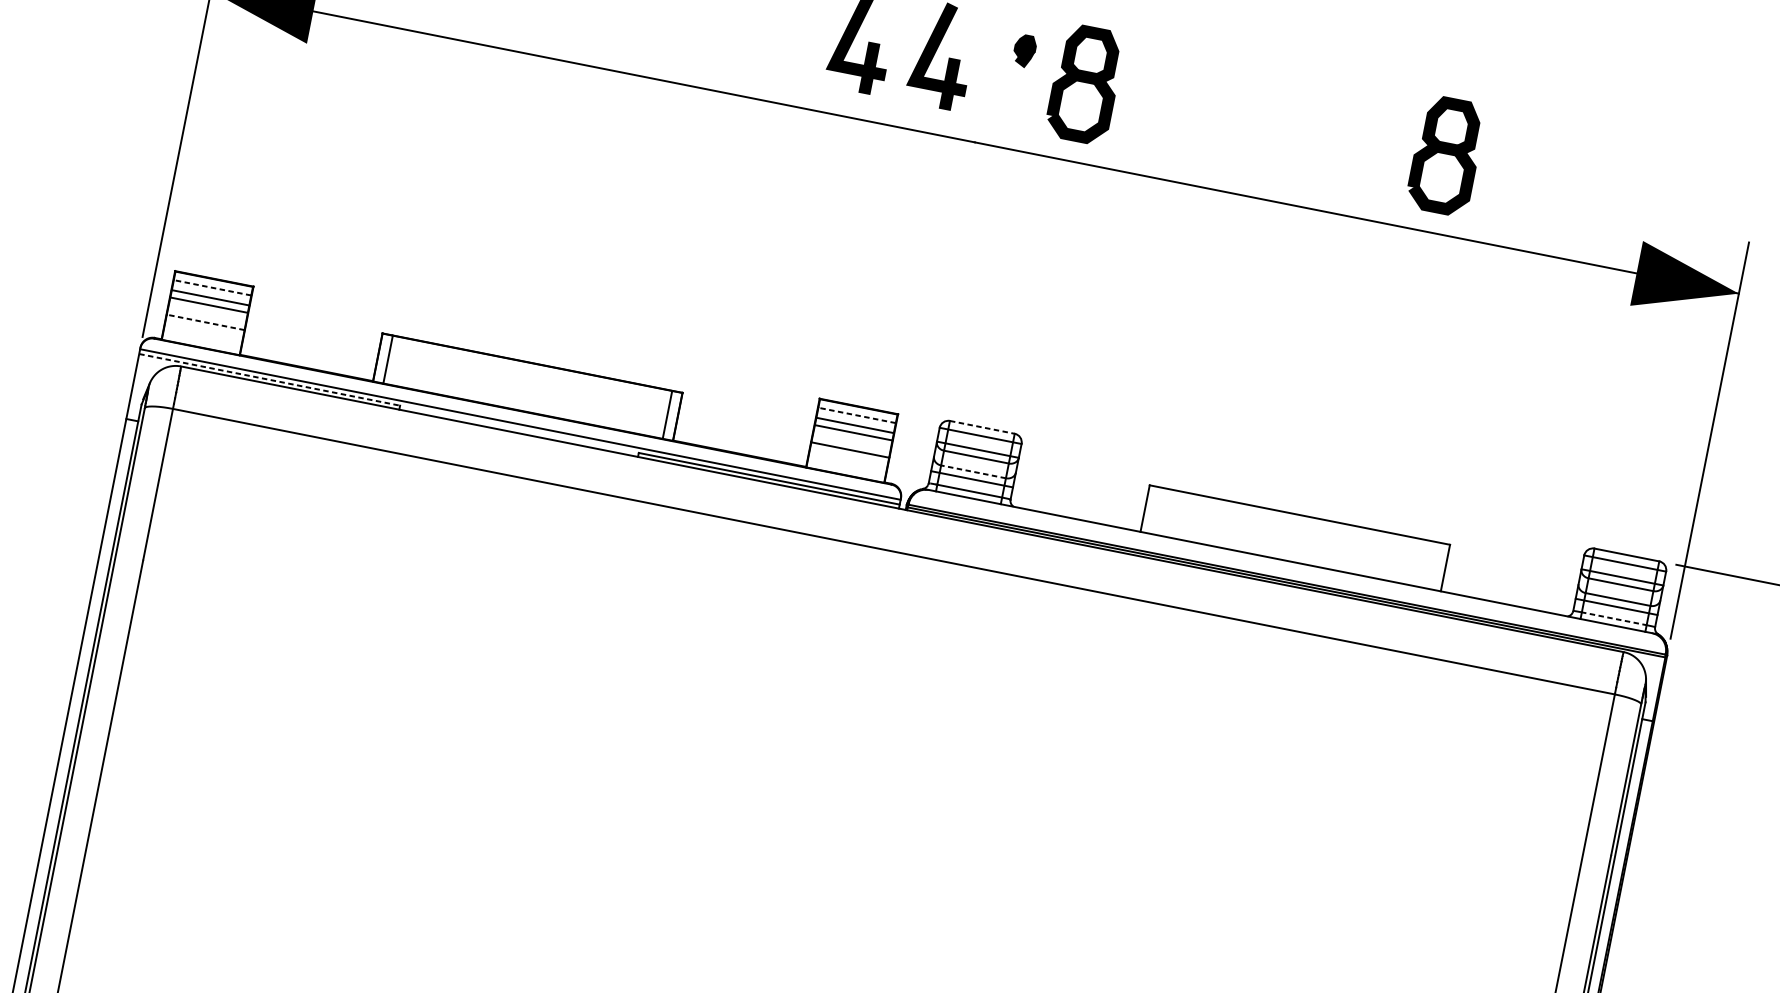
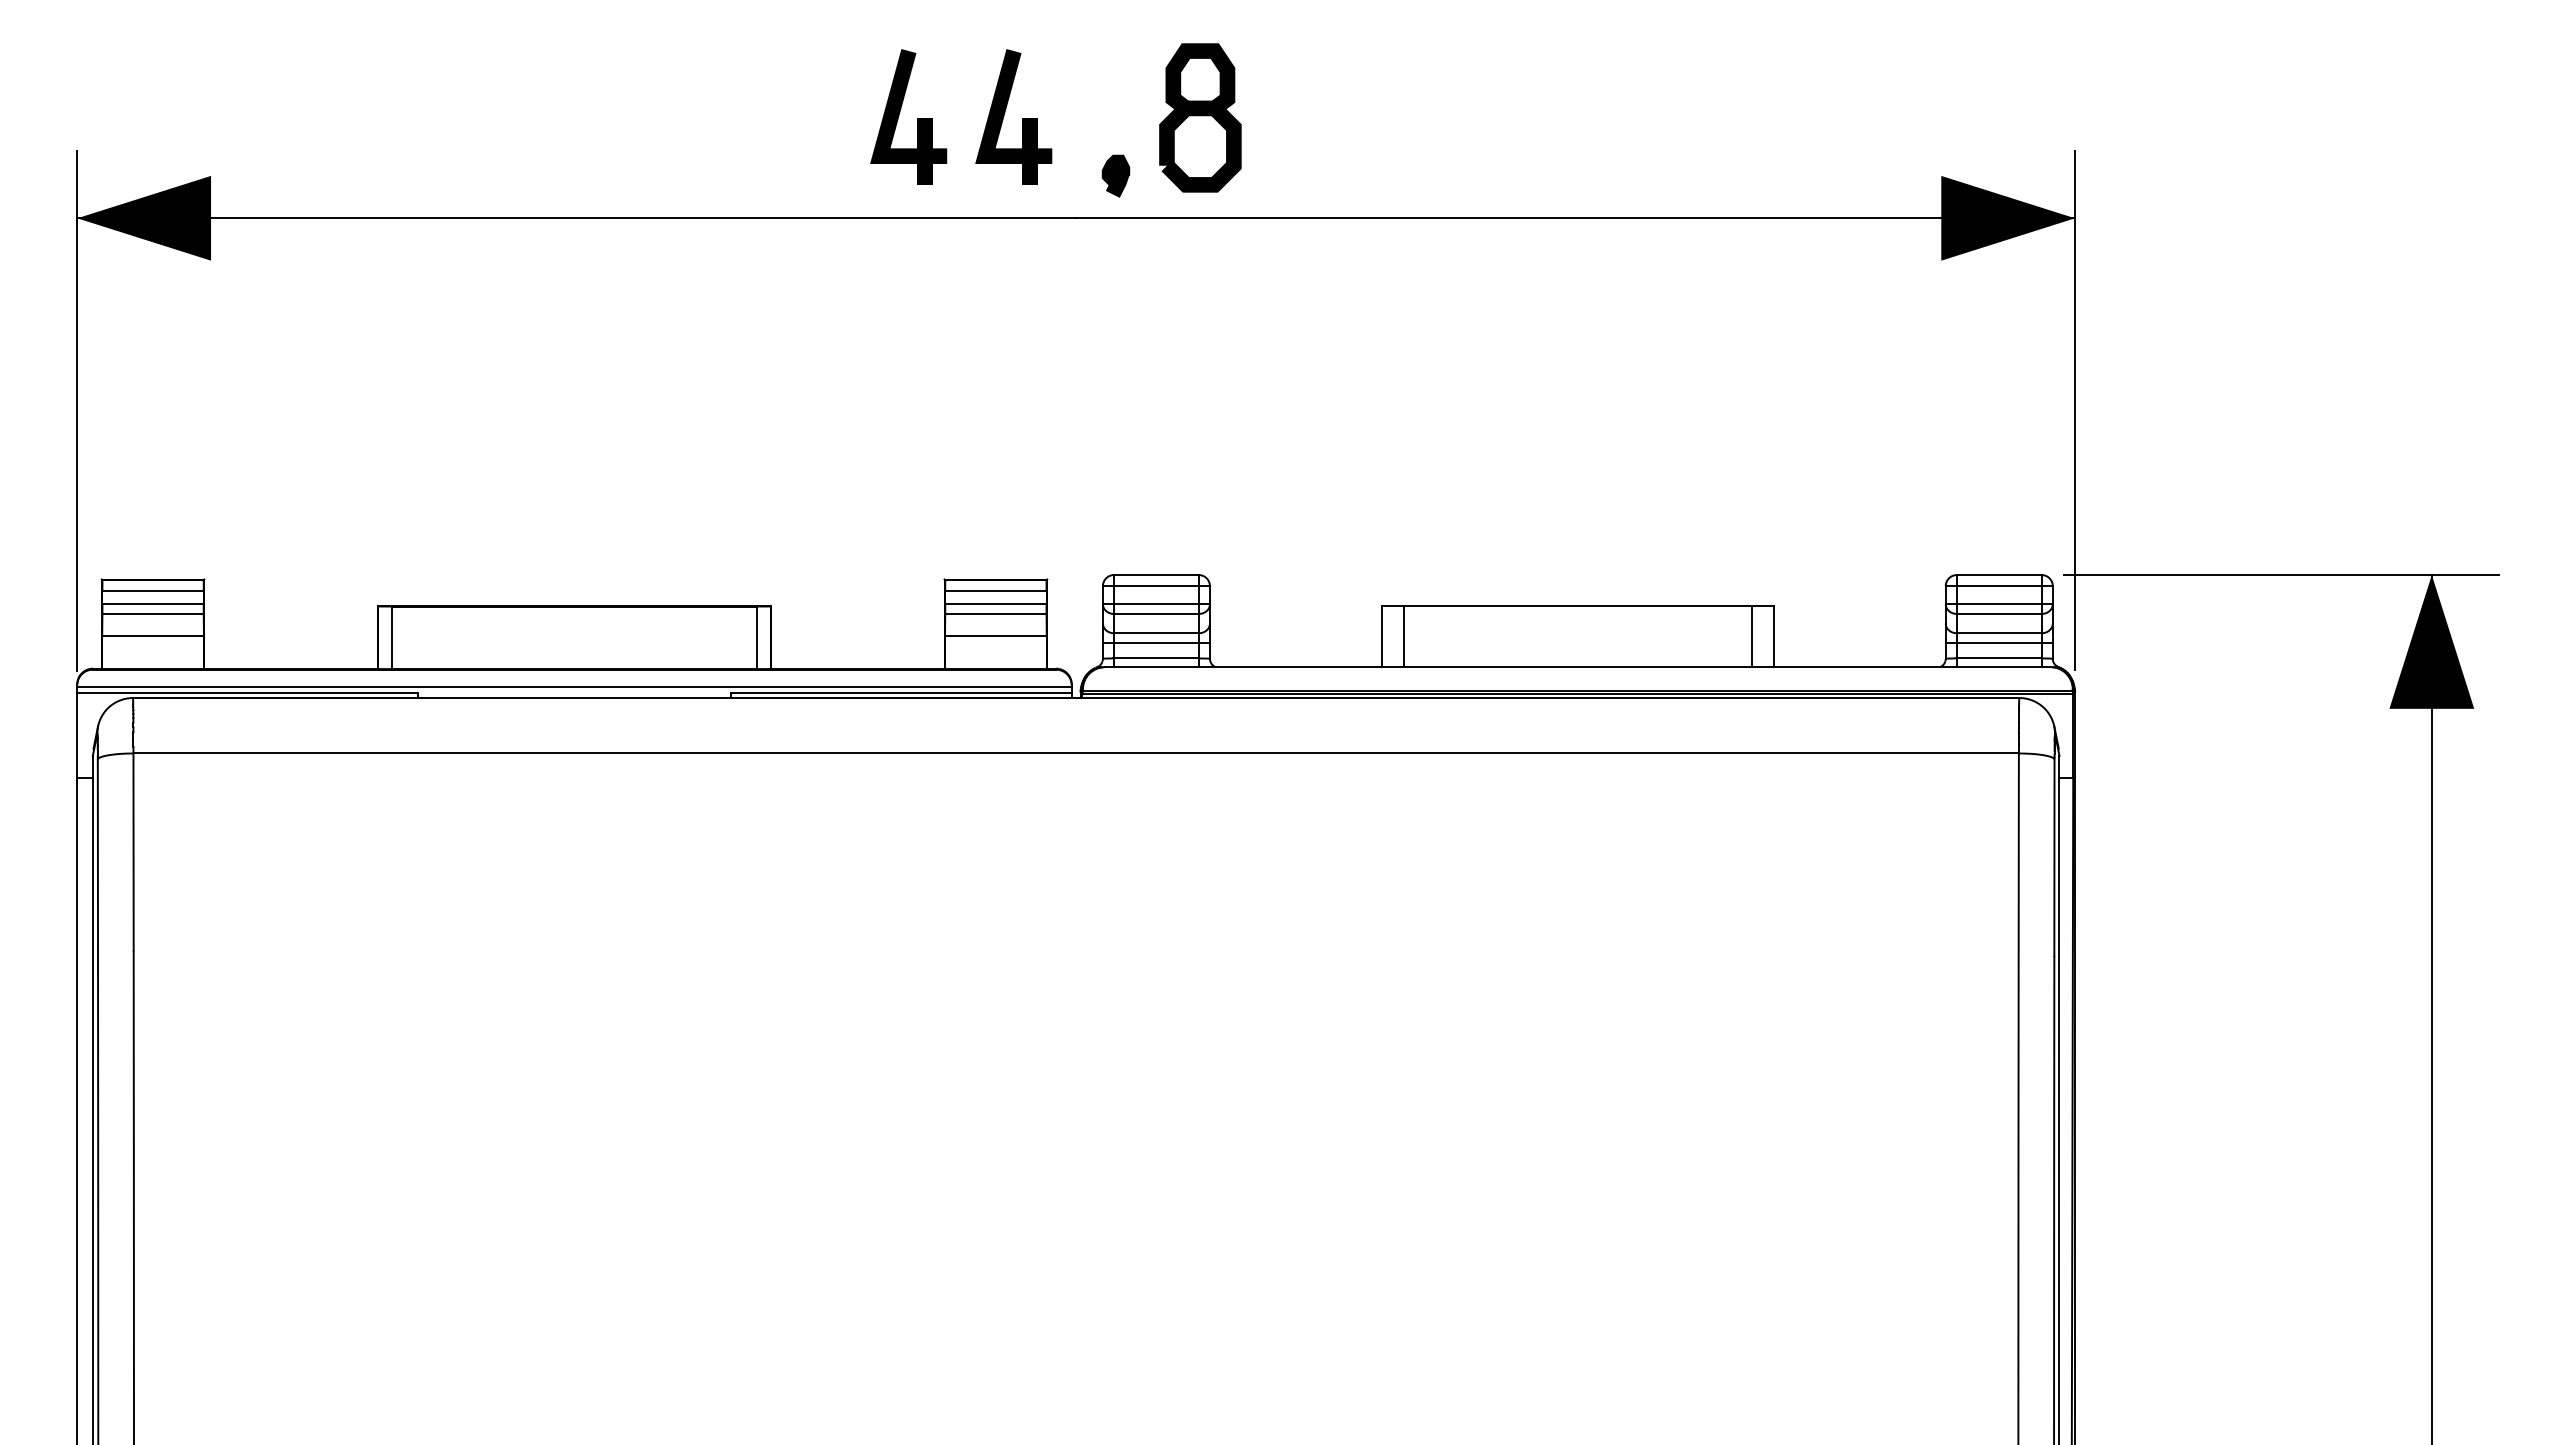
part: (1024, 50) -> (1115, 175), moved
part: (1446, 155) -> (1672, 117), removed
line: (212, 288) -> (153, 591), dashed -> solid
line: (206, 322) -> (153, 636), dashed -> solid
line: (269, 379) -> (247, 692), dashed -> solid
line: (856, 415) -> (995, 591), dashed -> solid
line: (982, 427) -> (1156, 575), dashed -> solid
line: (972, 471) -> (1155, 633), dashed -> solid
line: (1161, 511) -> (1403, 636), added
line: (1428, 564) -> (1751, 636), added
line: (1613, 618) -> (1998, 658), dashed -> solid

